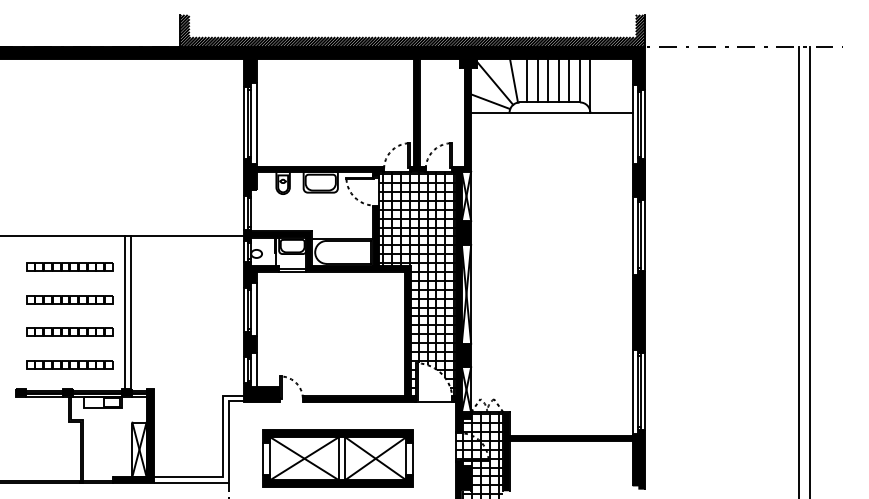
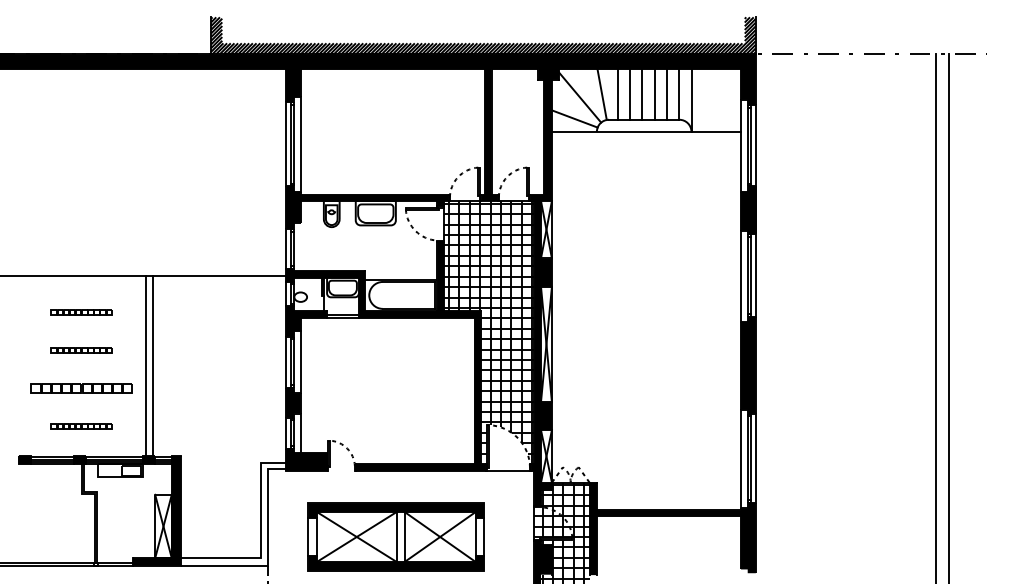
part: (69, 267) -> (81, 312), size x0.6
part: (69, 299) -> (81, 350), size x0.6
part: (69, 364) -> (81, 426), size x0.6

